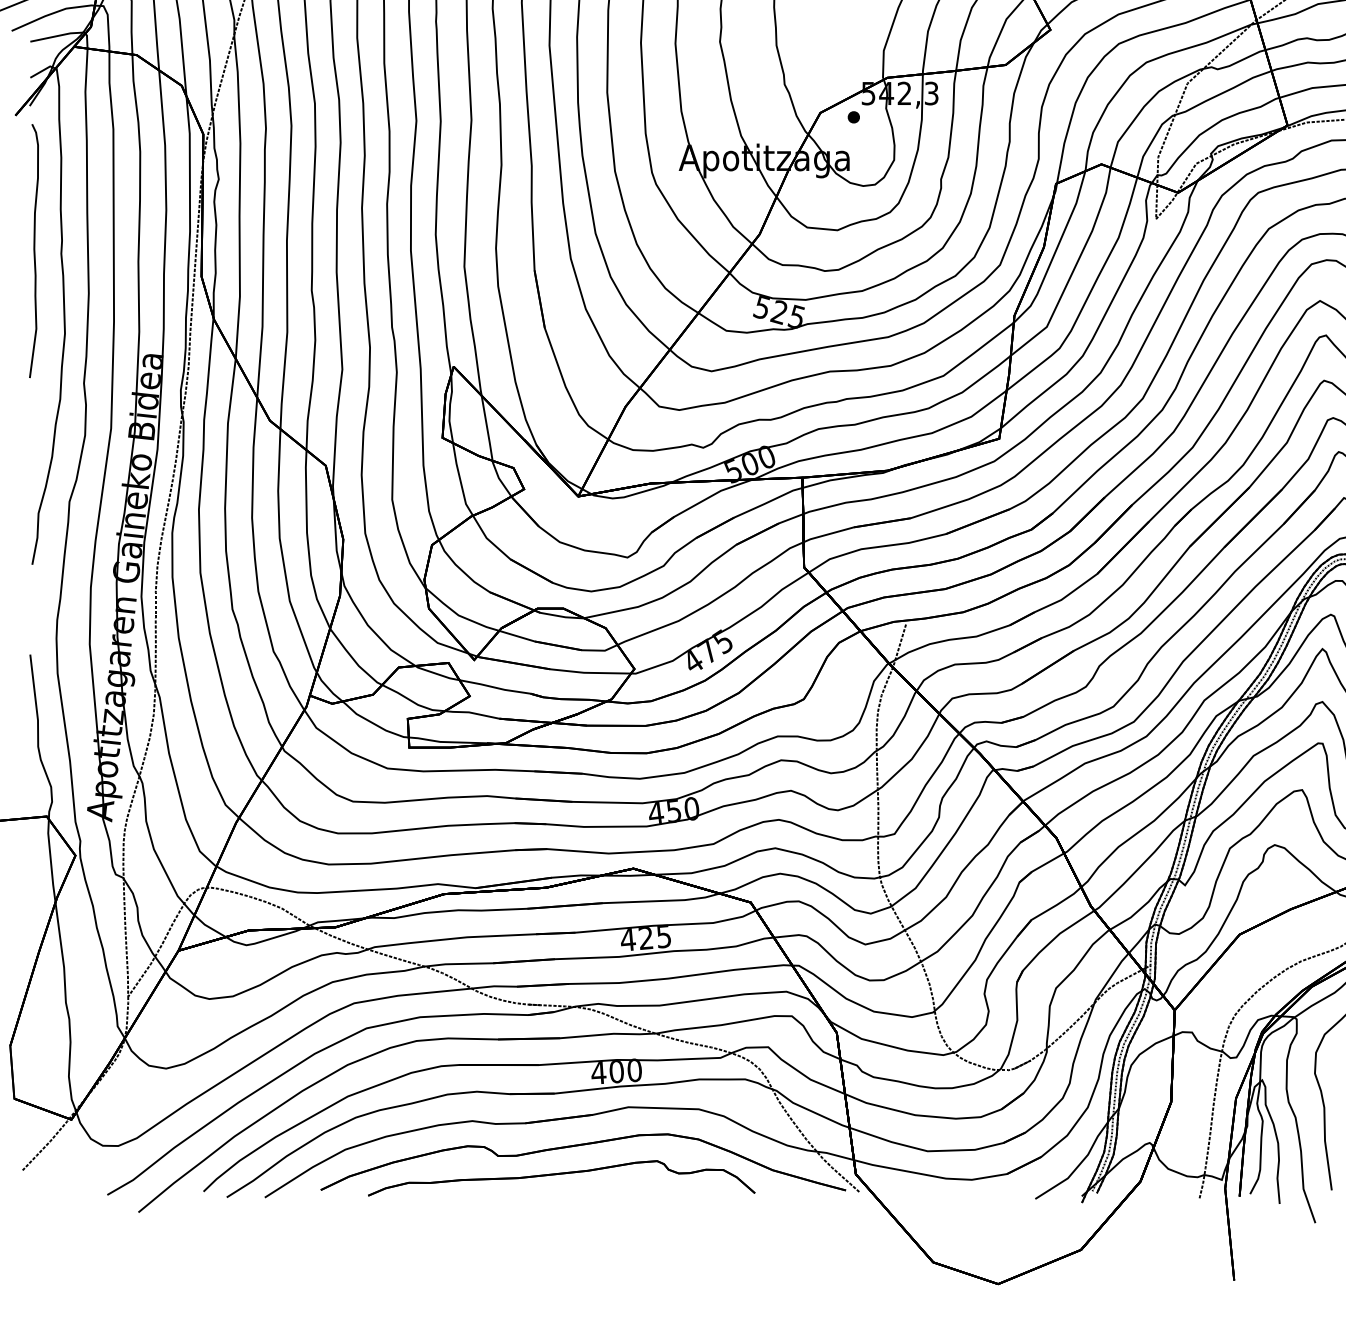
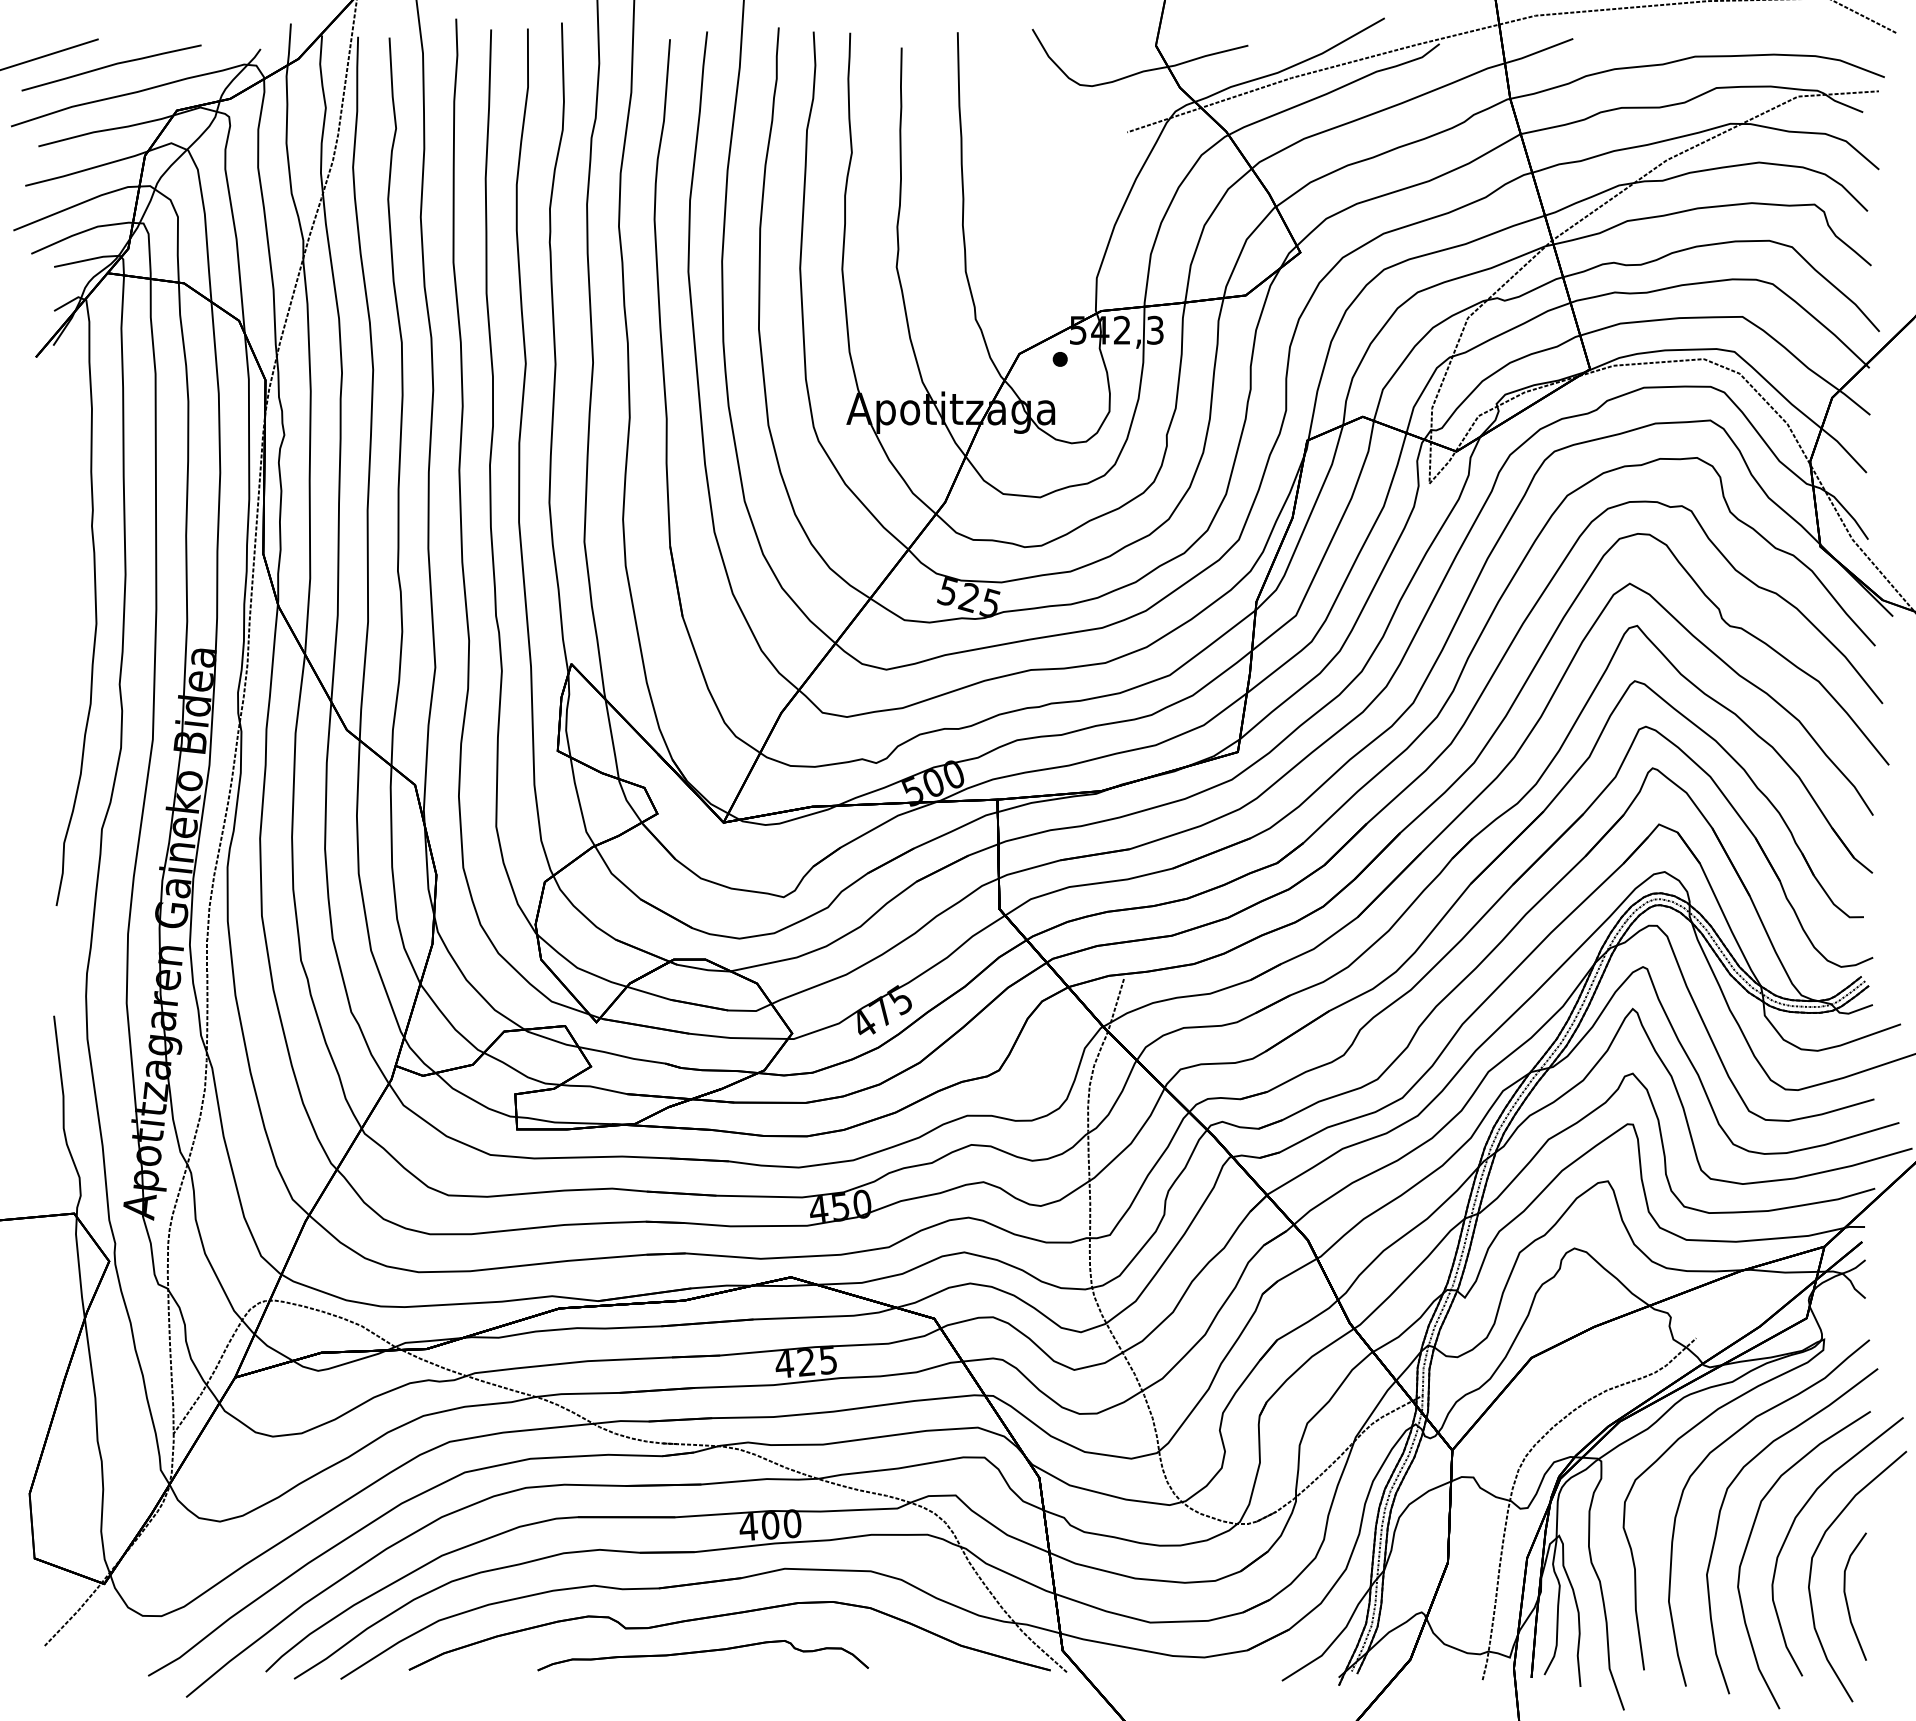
curve: (33, 250) -> (58, 522), removed
part: (561, 1178) -> (702, 1655), size x0.7

